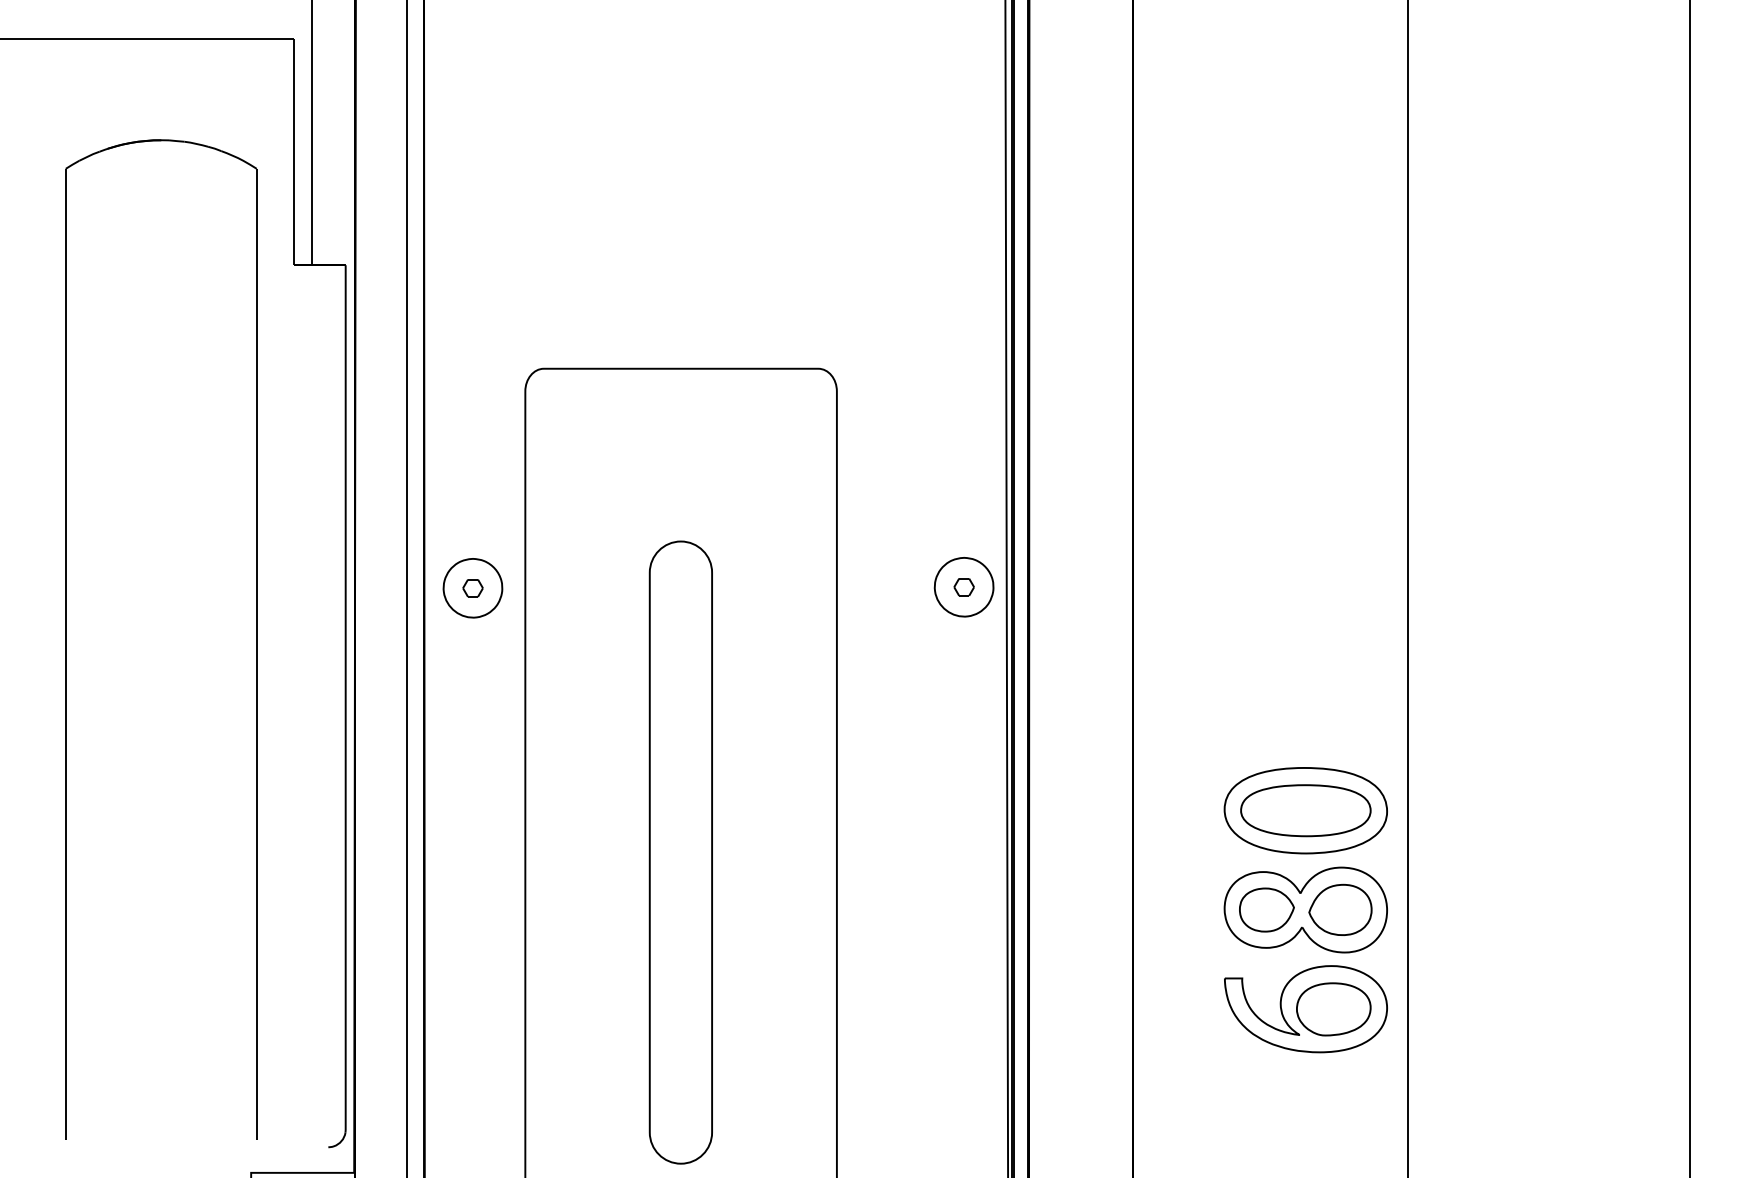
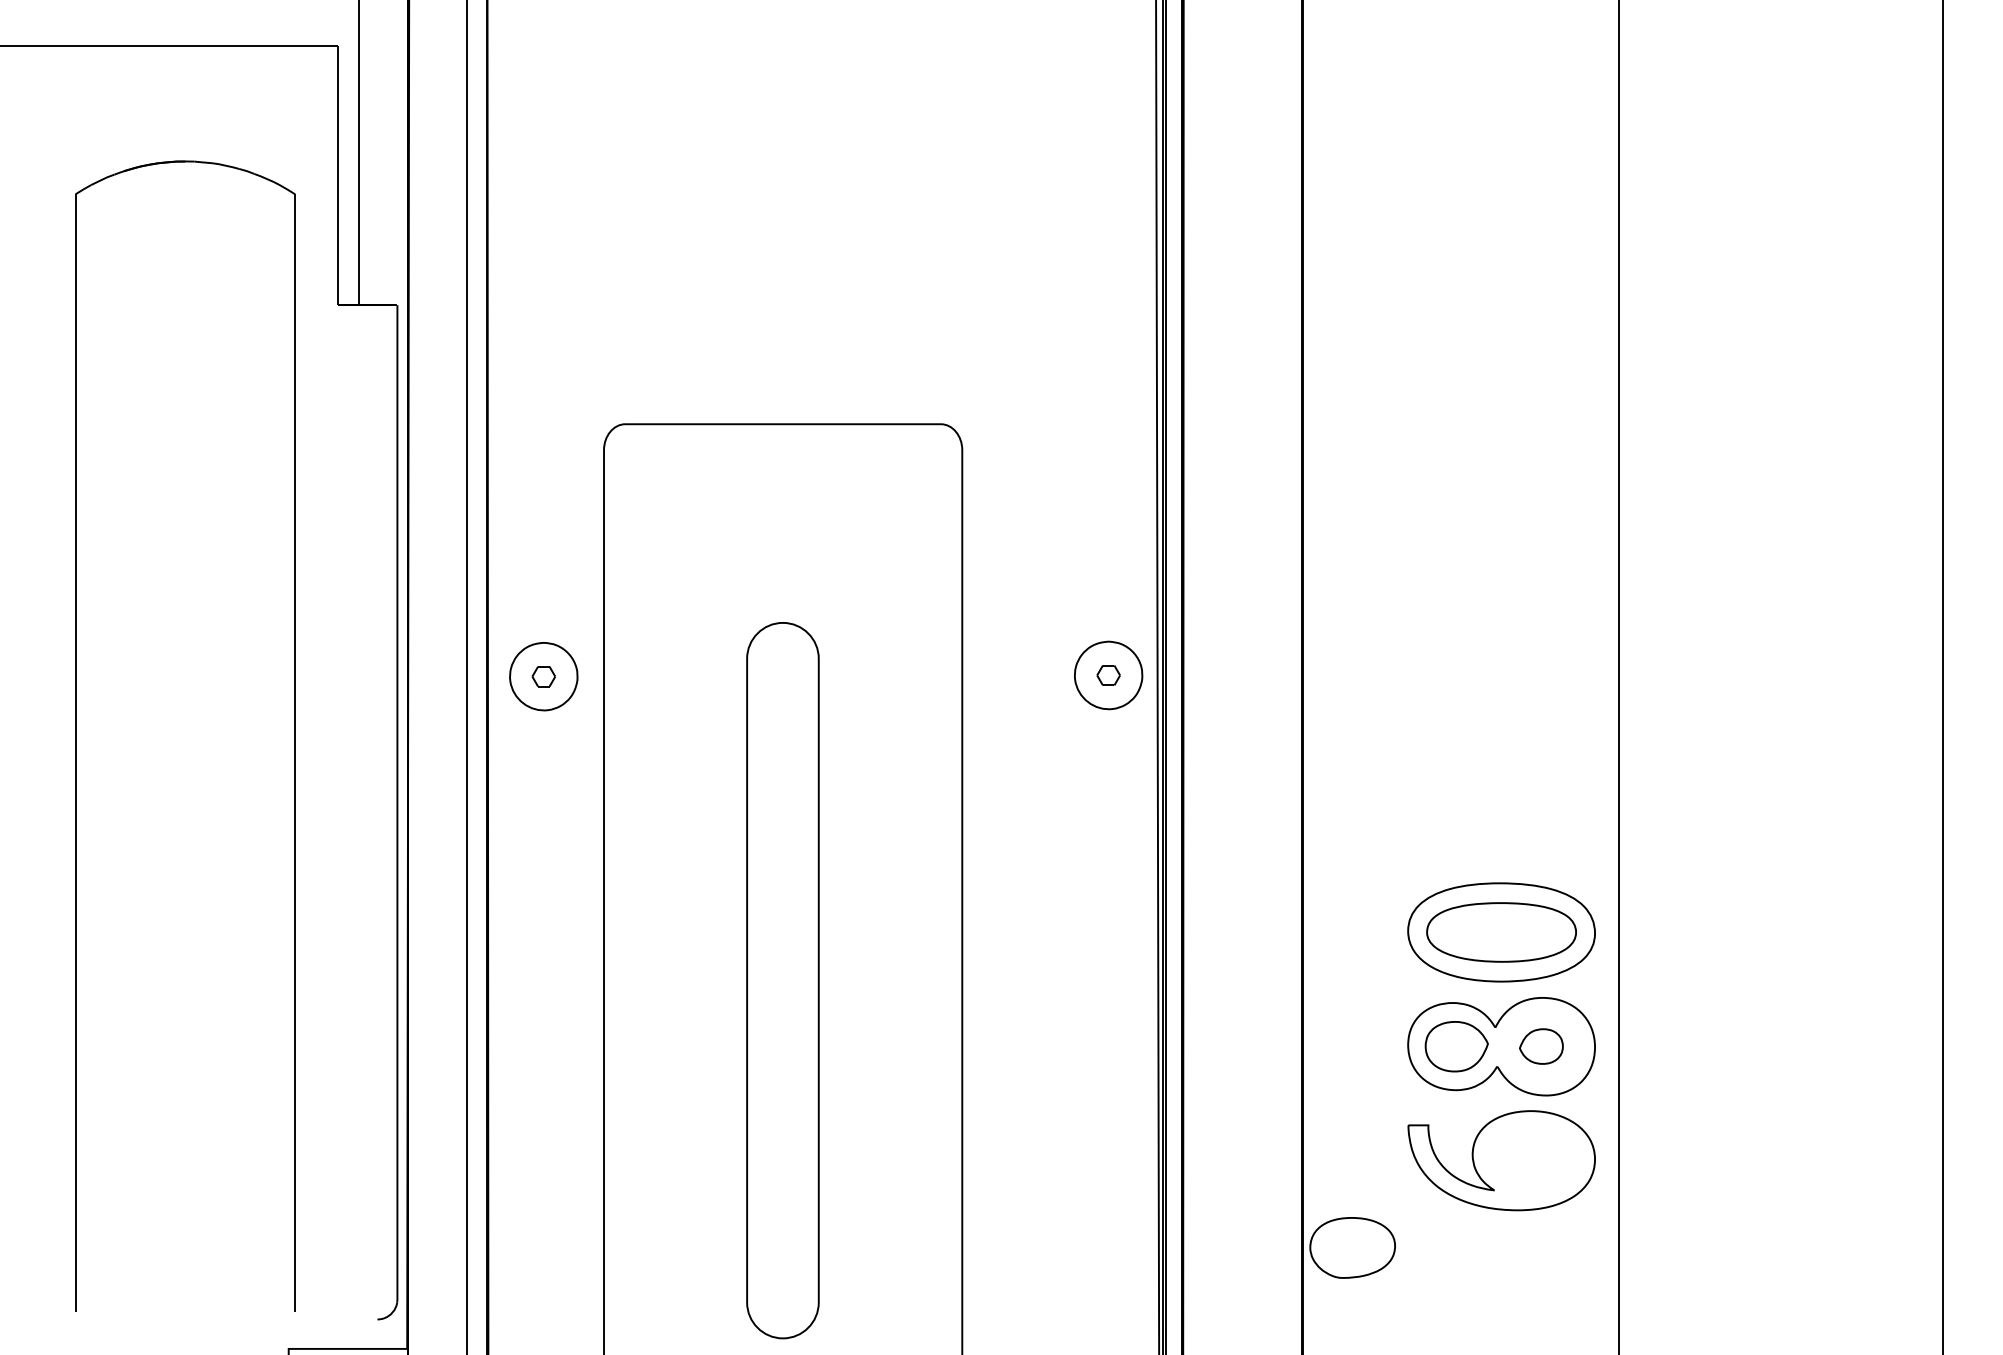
part: (1340, 909) -> (1541, 1046), size x0.6
part: (1333, 1009) -> (1352, 1247), moved

